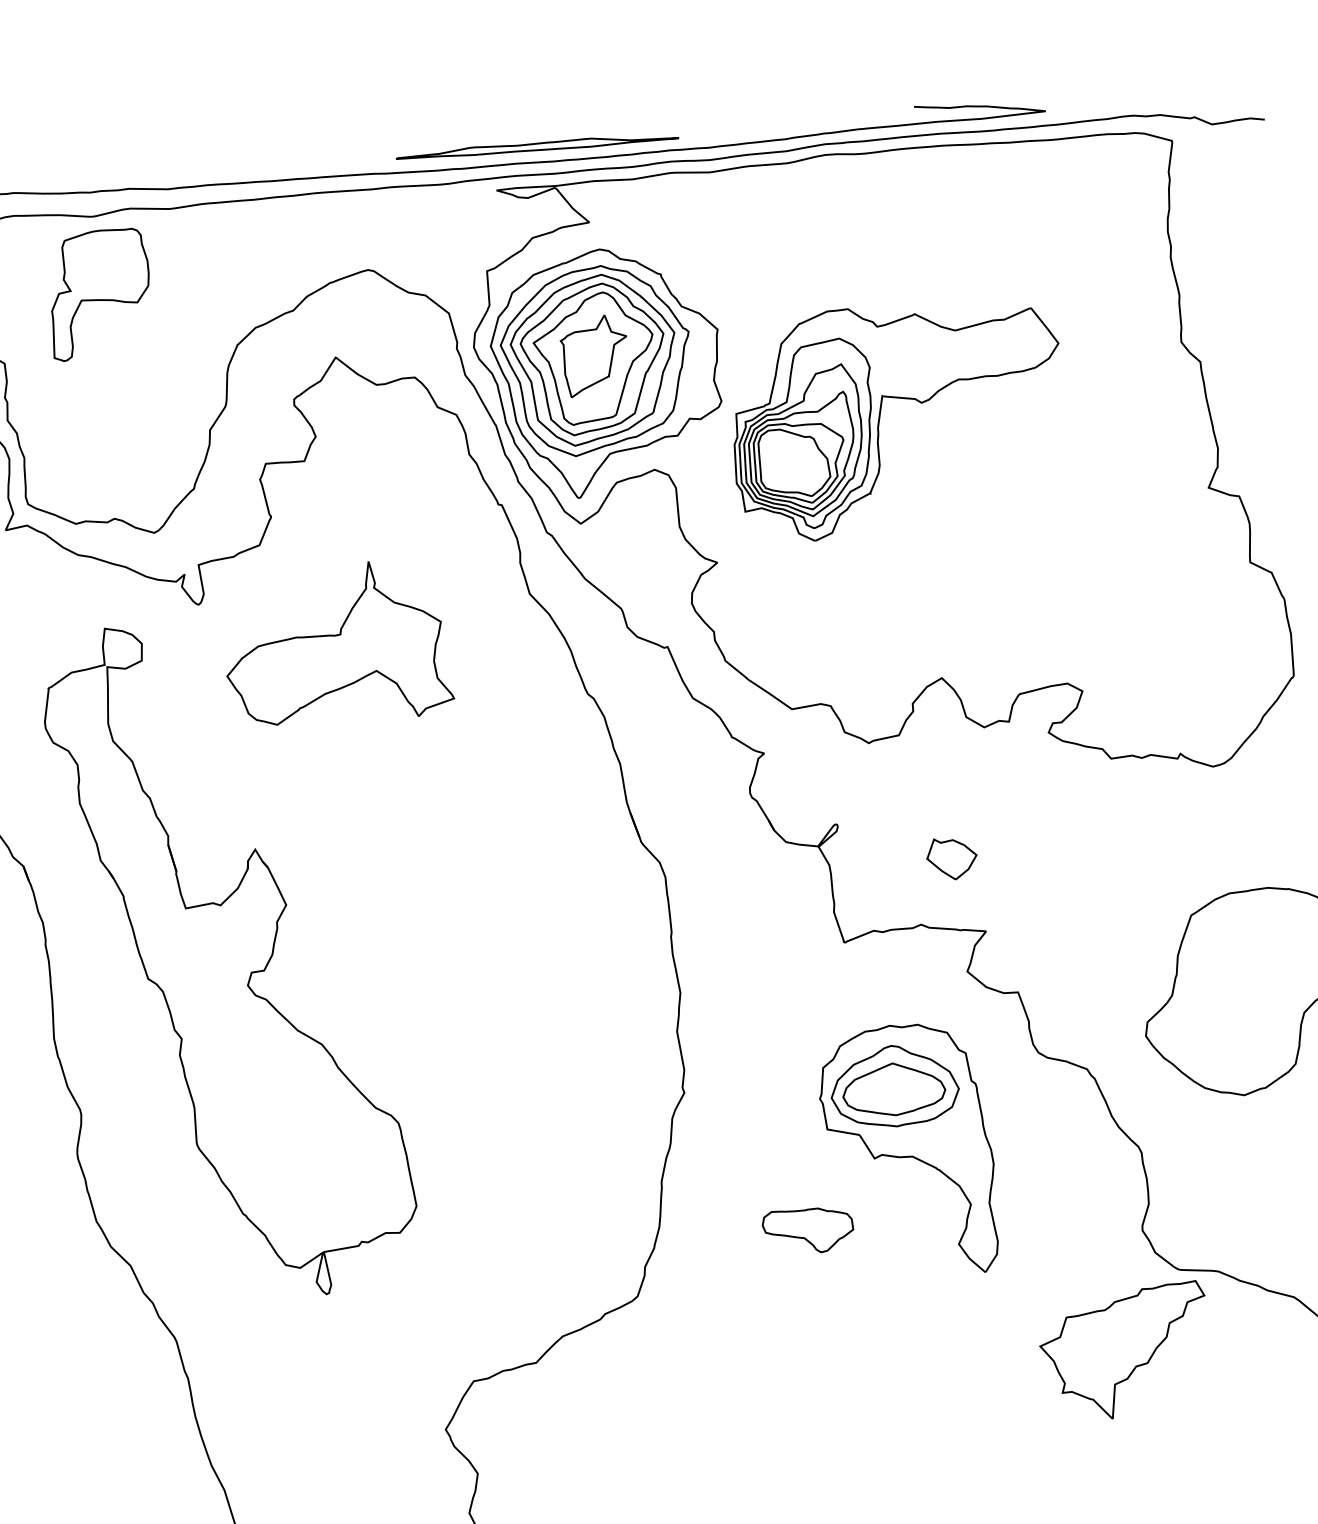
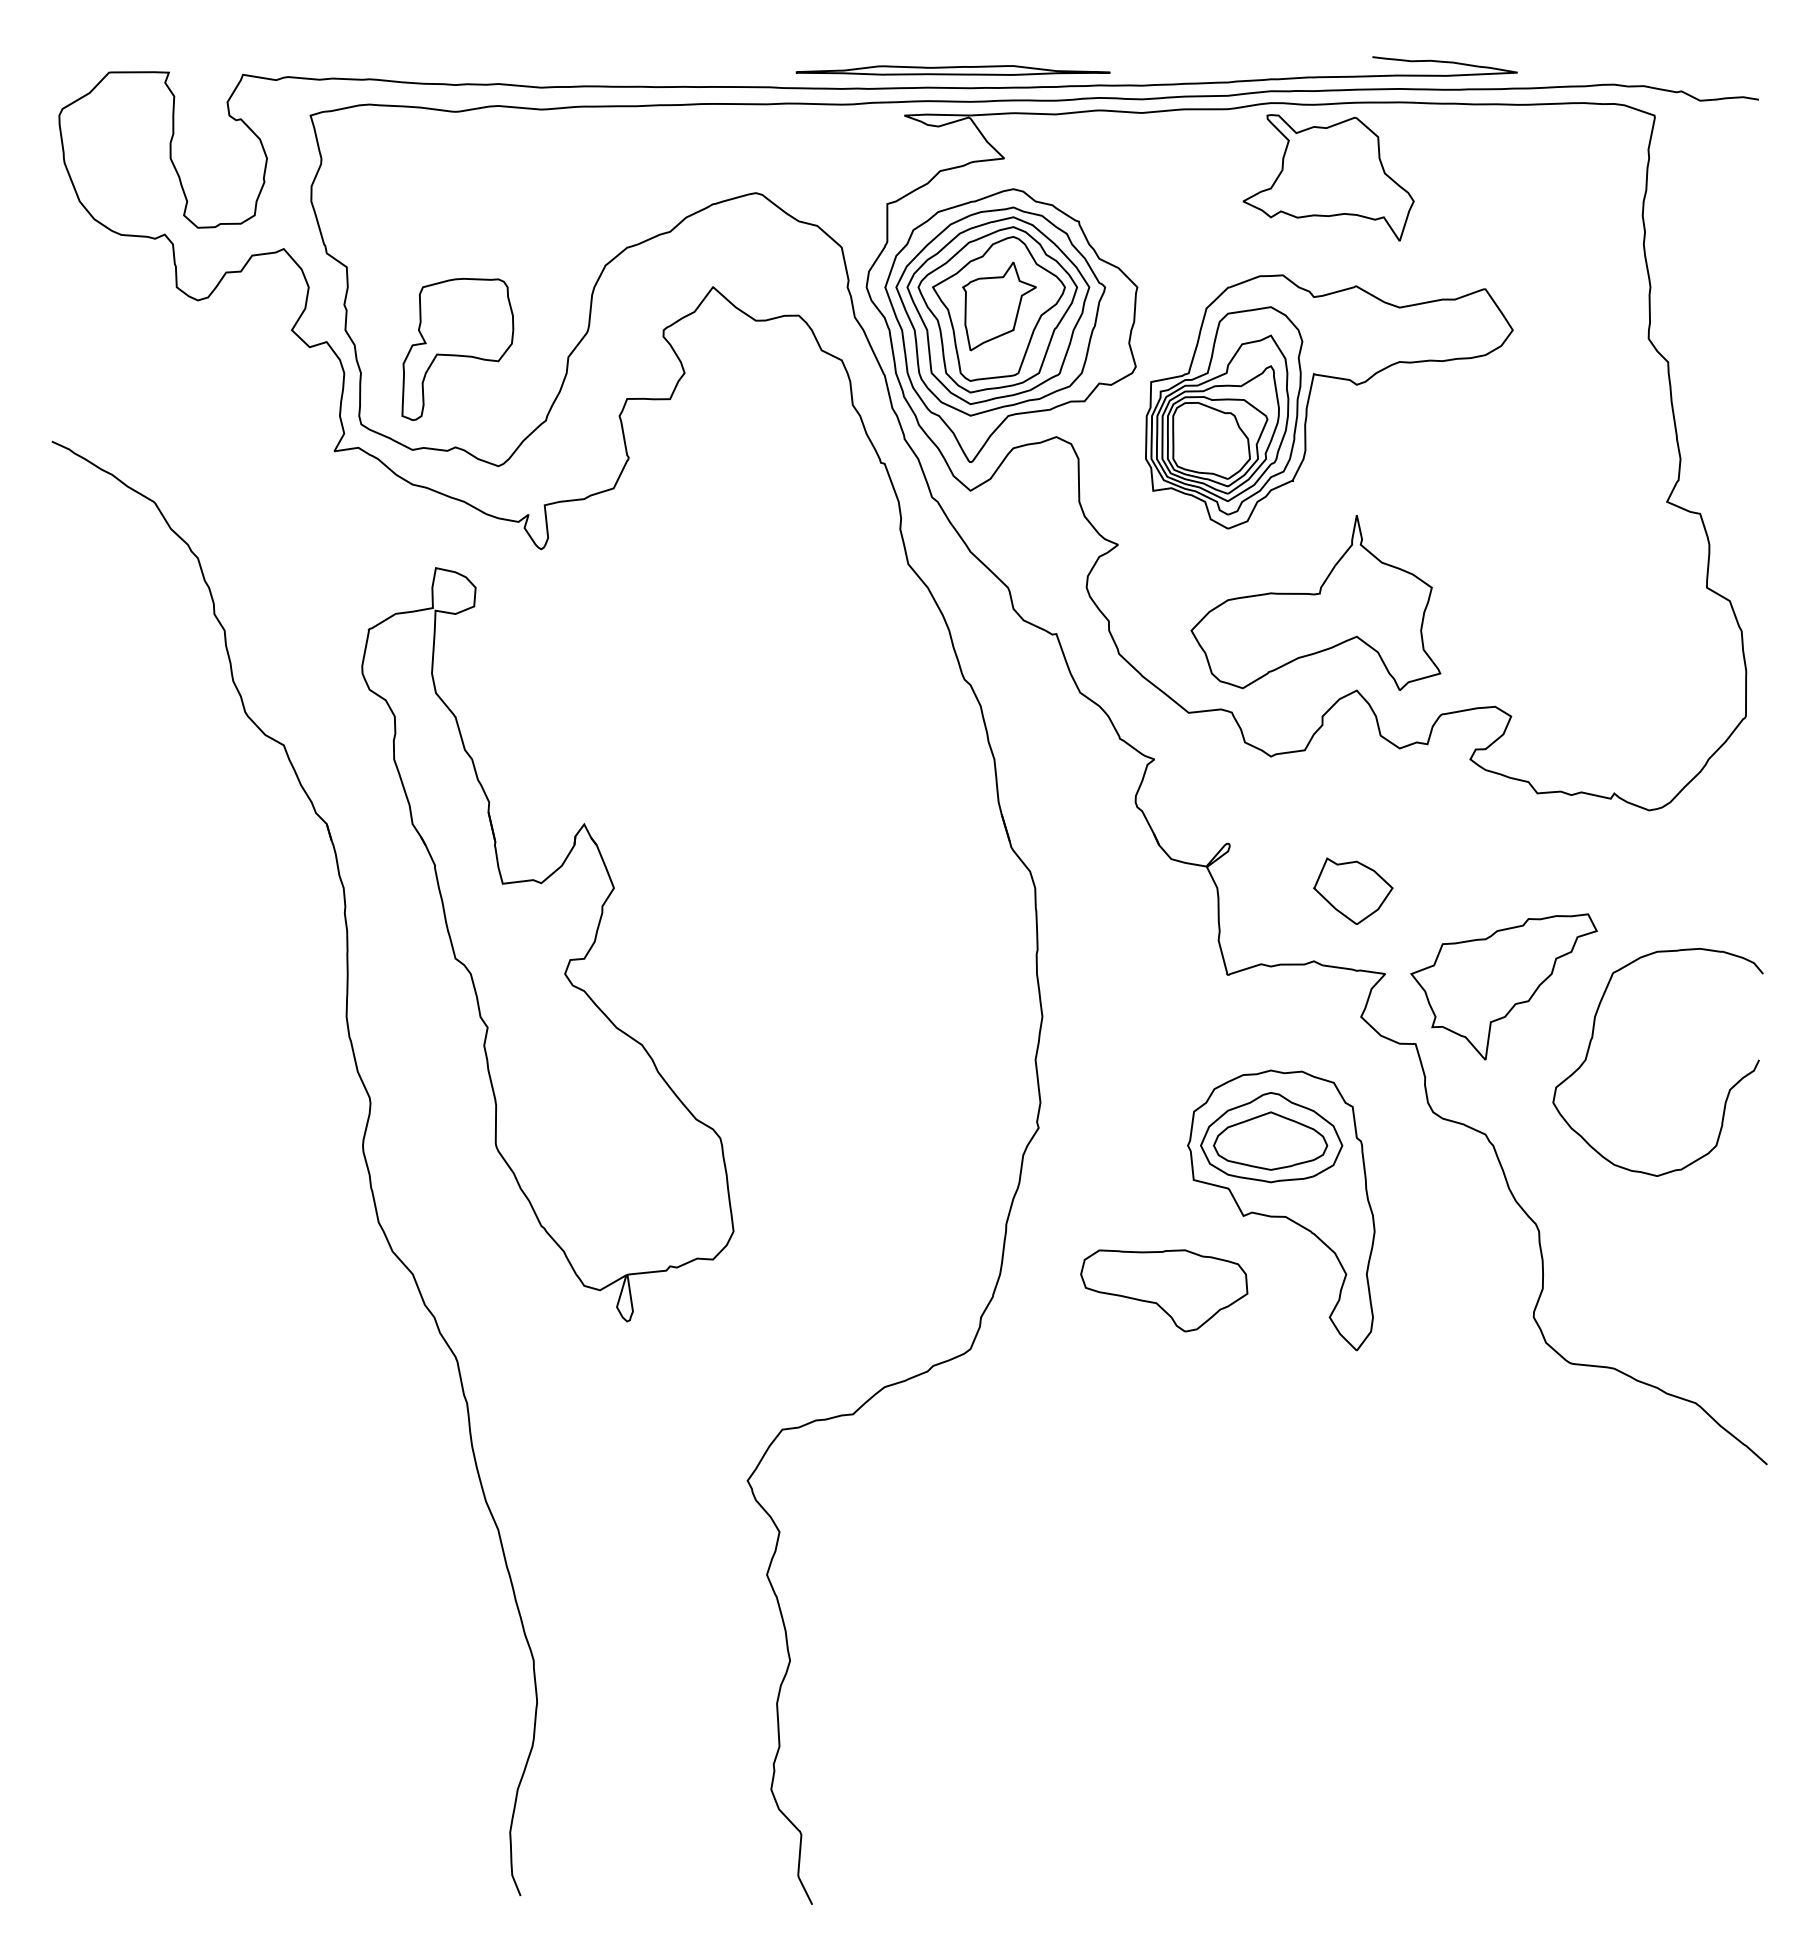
part: (882, 218) -> (1328, 177), added
part: (99, 294) -> (457, 349), moved
part: (337, 642) -> (1315, 602), moved
part: (952, 858) -> (1353, 890), size x1.43
part: (808, 1230) -> (1164, 1290), size x1.67
part: (1124, 1351) -> (1503, 986), moved

